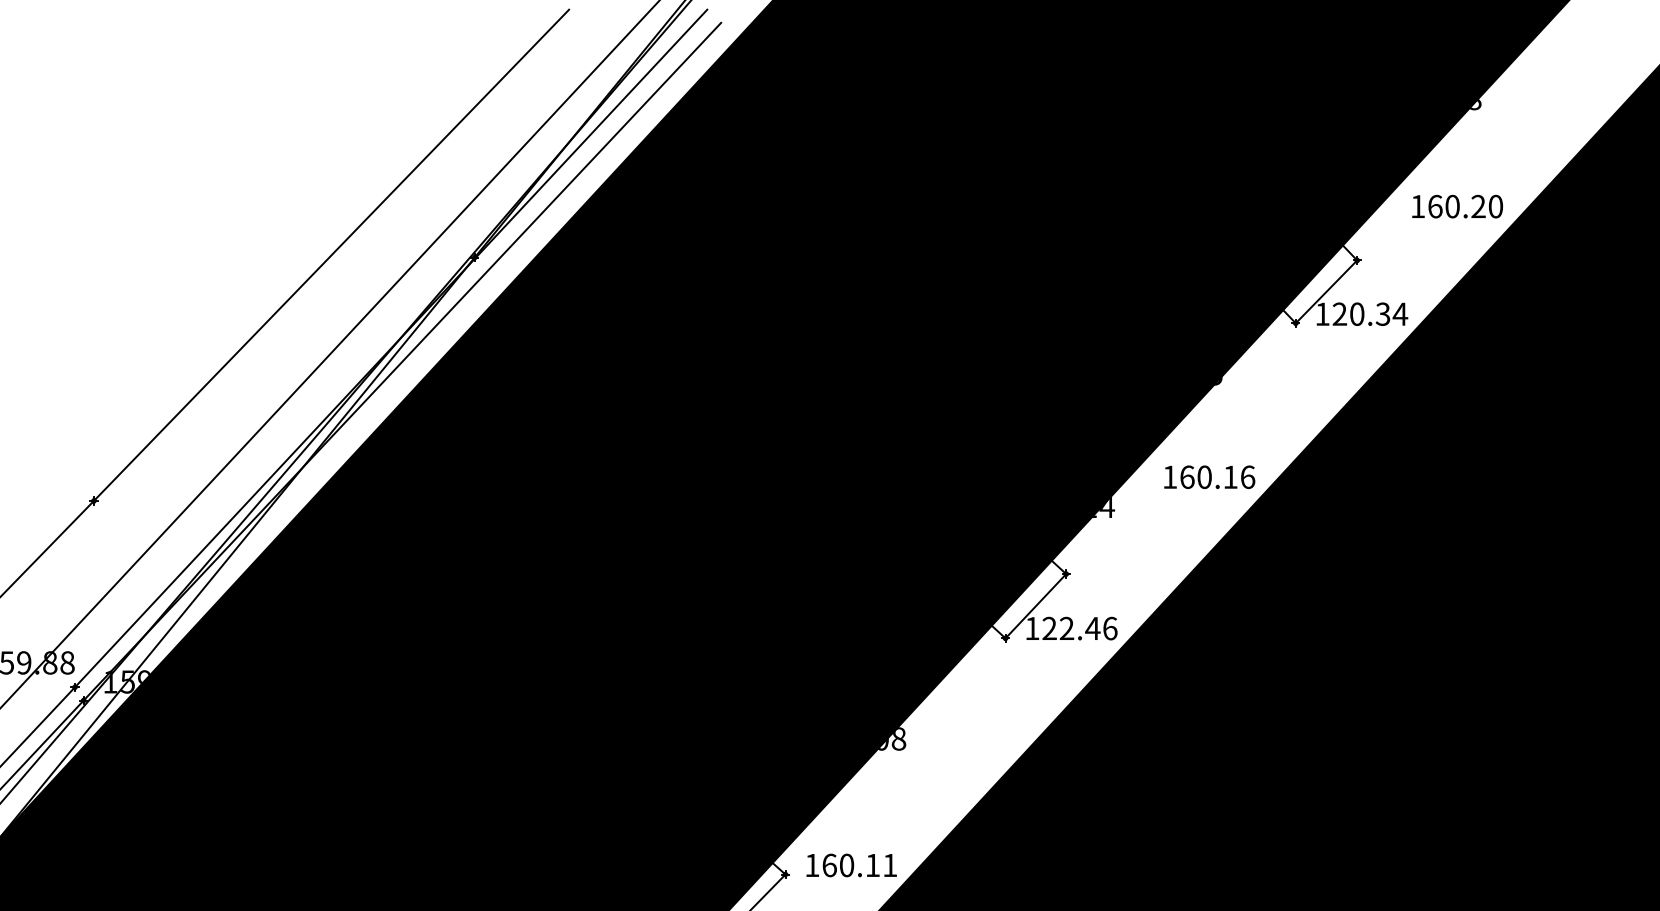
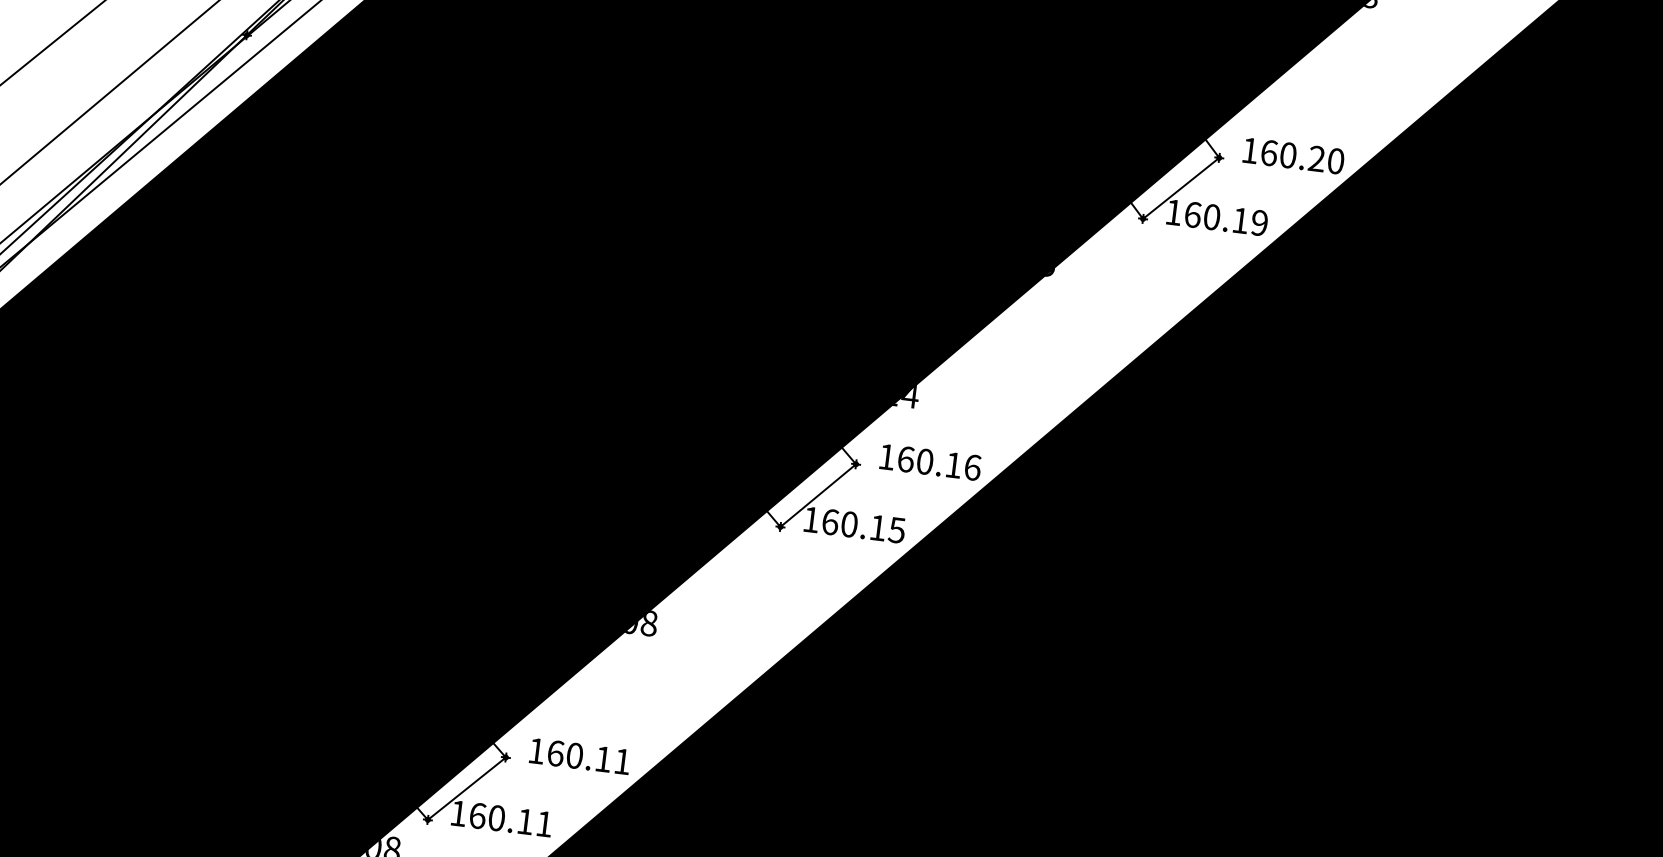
text: (1457, 206) -> (1293, 155), moved
text: (1370, 313) -> (1226, 218), 120.34 -> 160.19
text: (1209, 476) -> (930, 461), moved
text: (1079, 628) -> (863, 526), 122.46 -> 160.15

